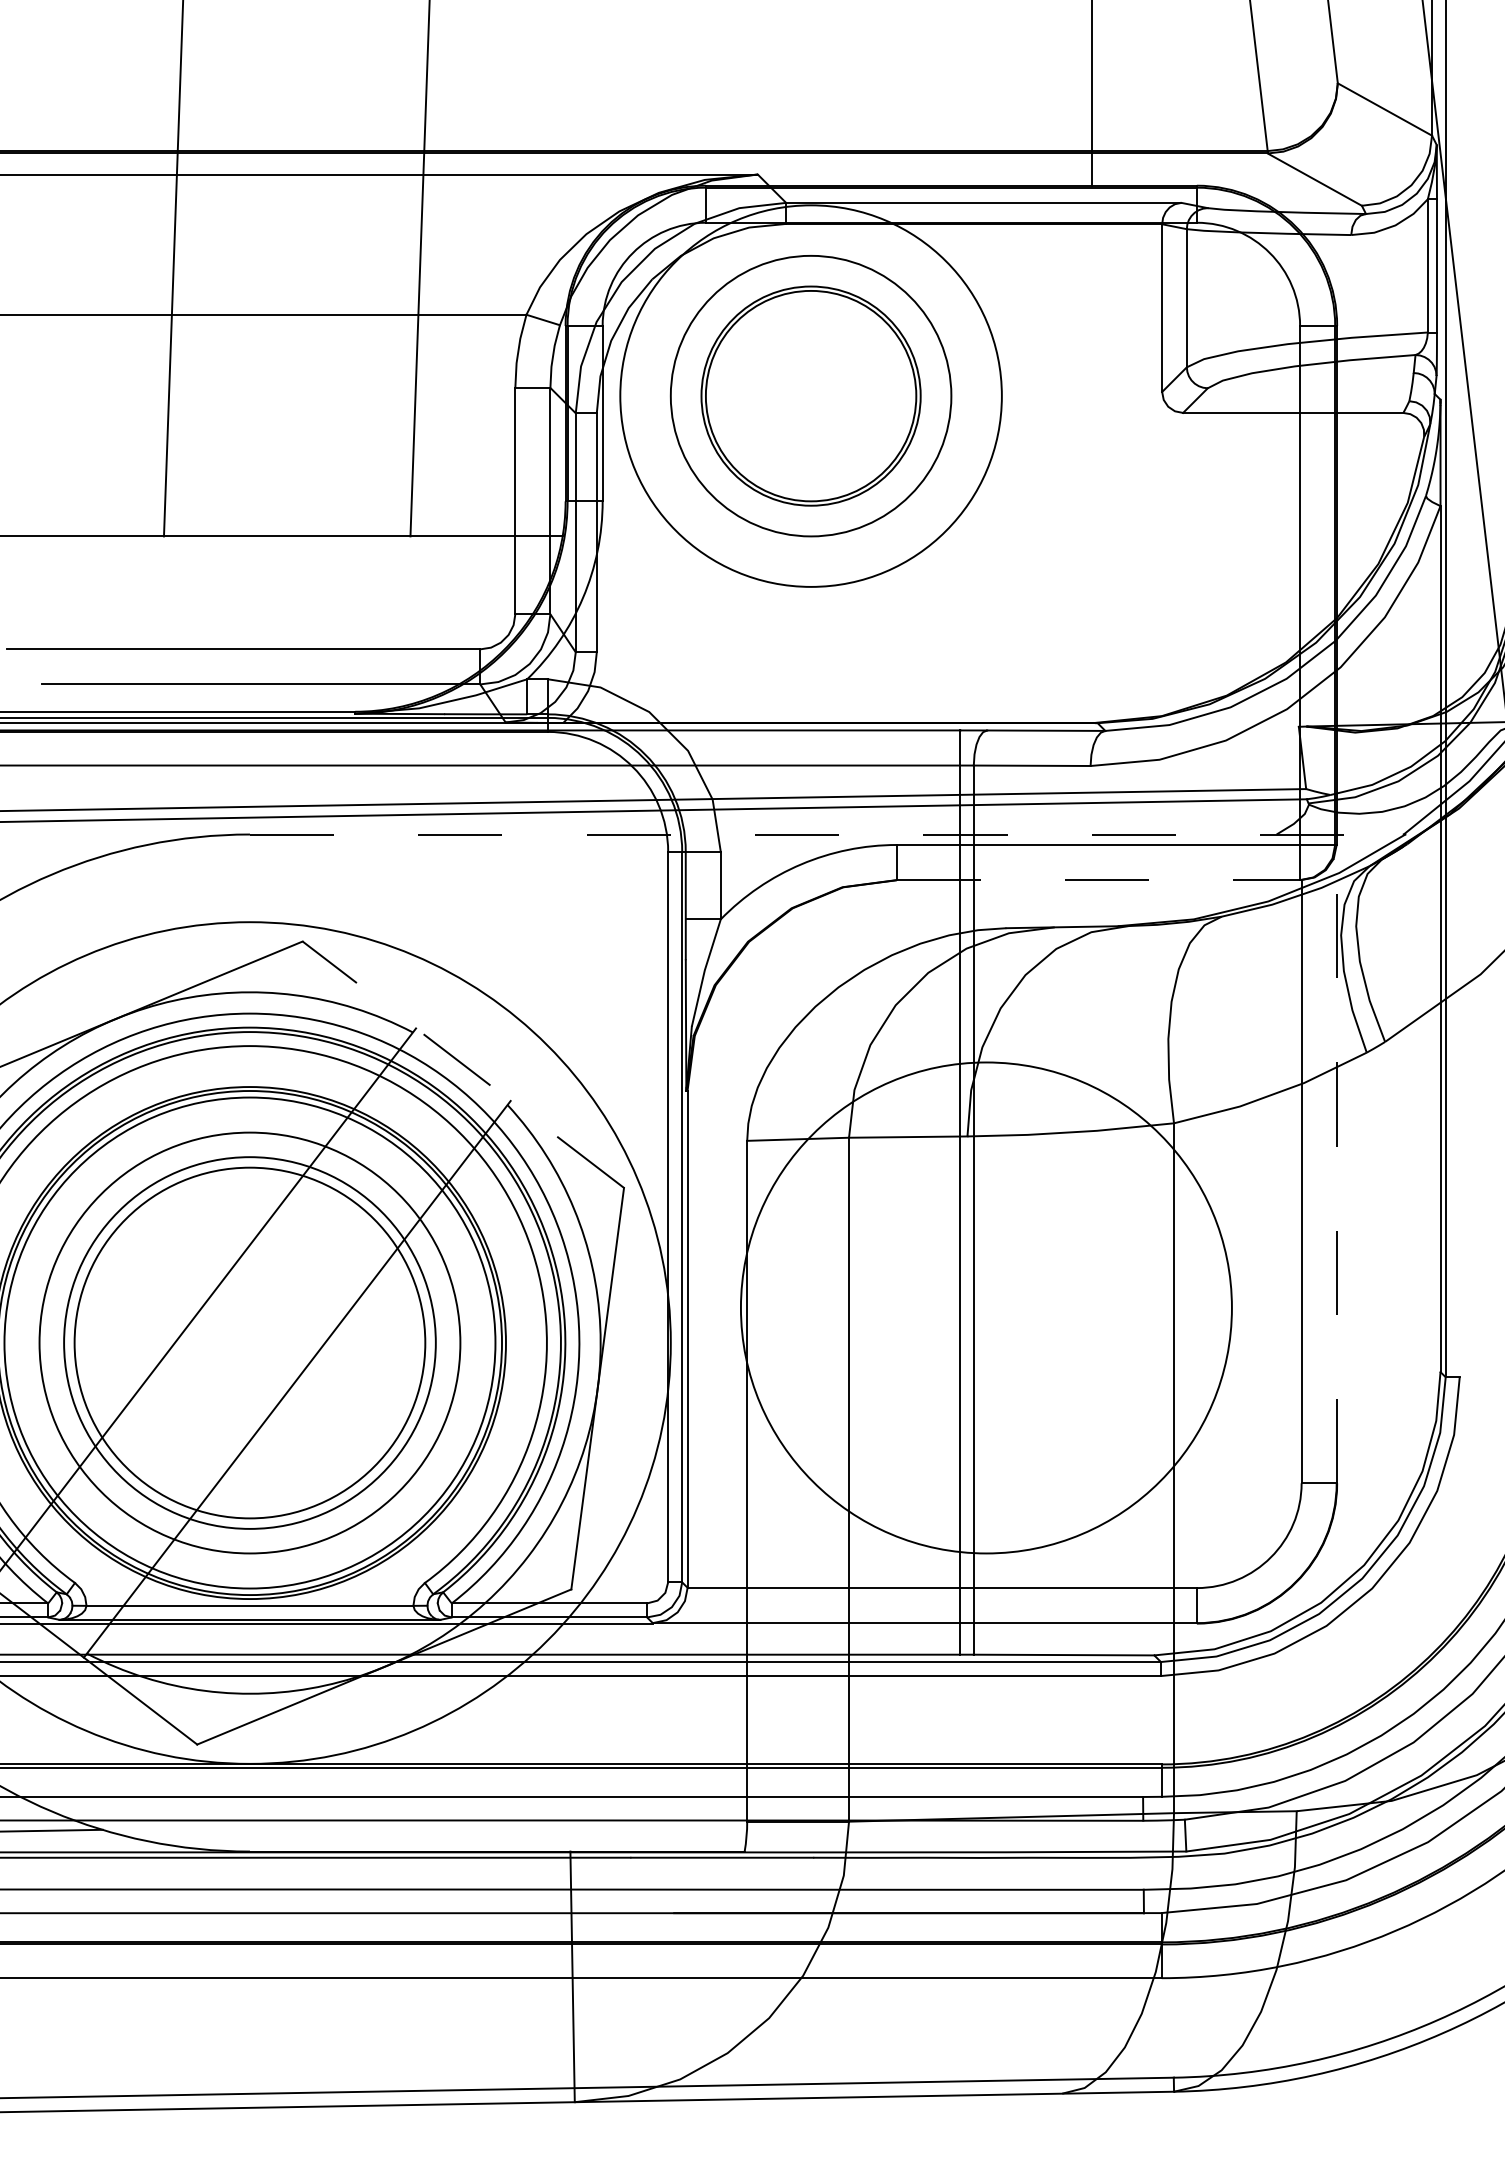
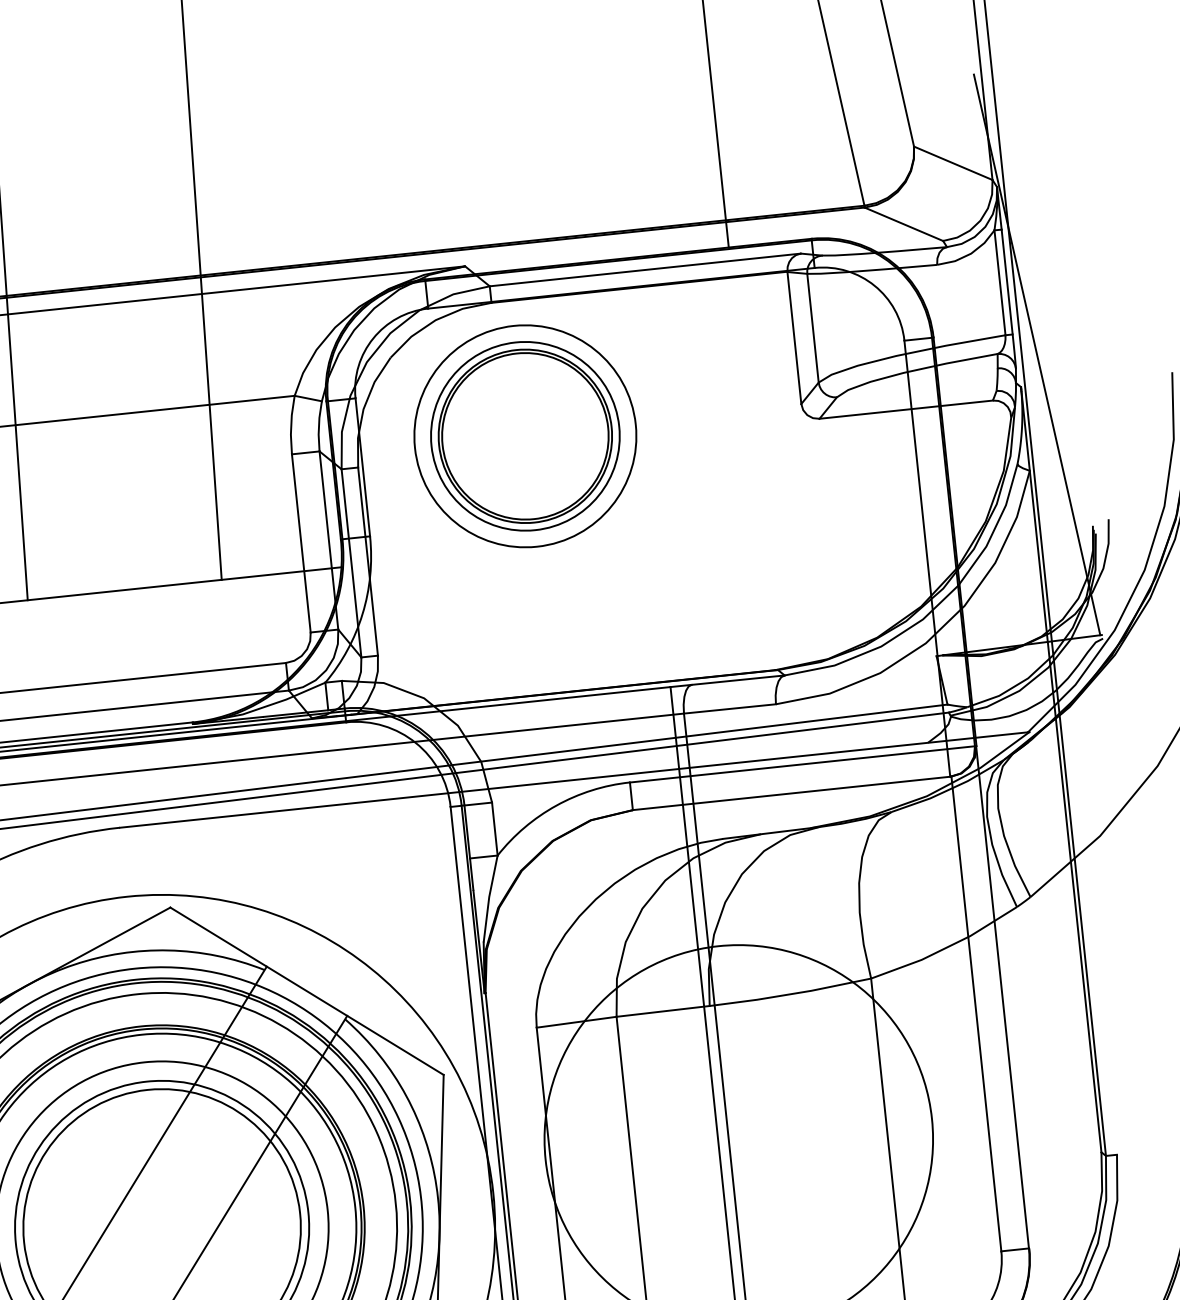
circle: (810, 395) -> (524, 435), size x0.62
line: (827, 834) -> (574, 779), dashed -> solid
line: (1099, 880) -> (792, 793), dashed -> solid
line: (462, 1064) -> (306, 991), dashed -> solid
line: (1336, 1163) -> (1002, 996), dashed -> solid

